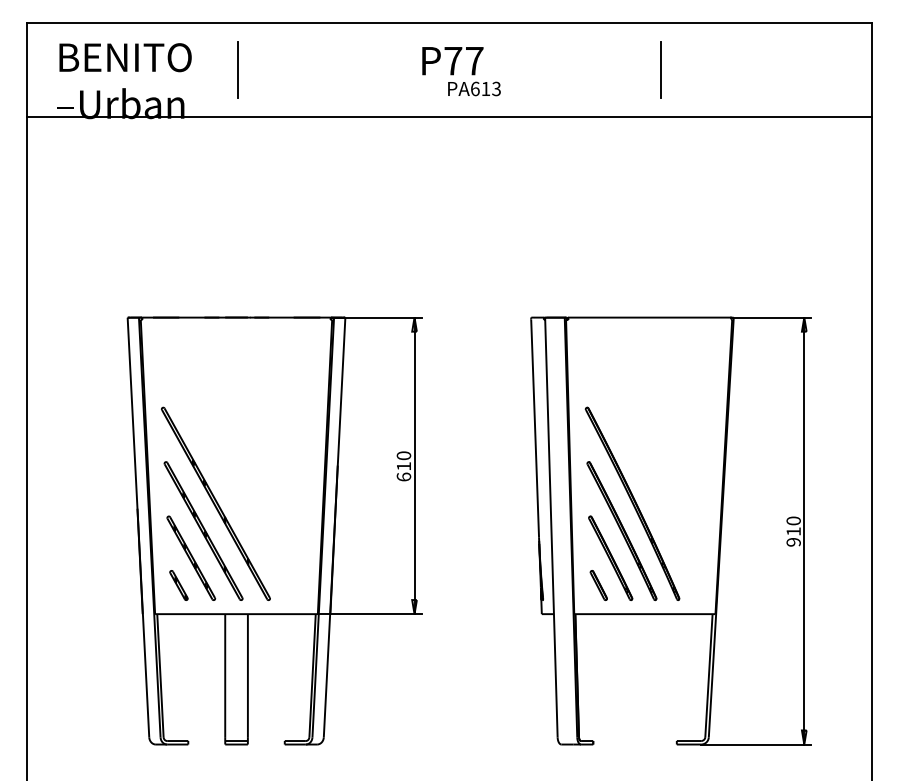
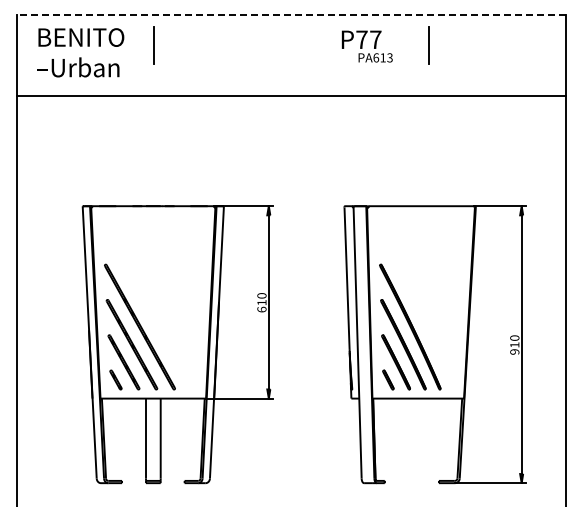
line: (449, 23) -> (291, 15), solid -> dashed
text: (460, 71) -> (366, 46), moved
line: (449, 117) -> (291, 96), moved

